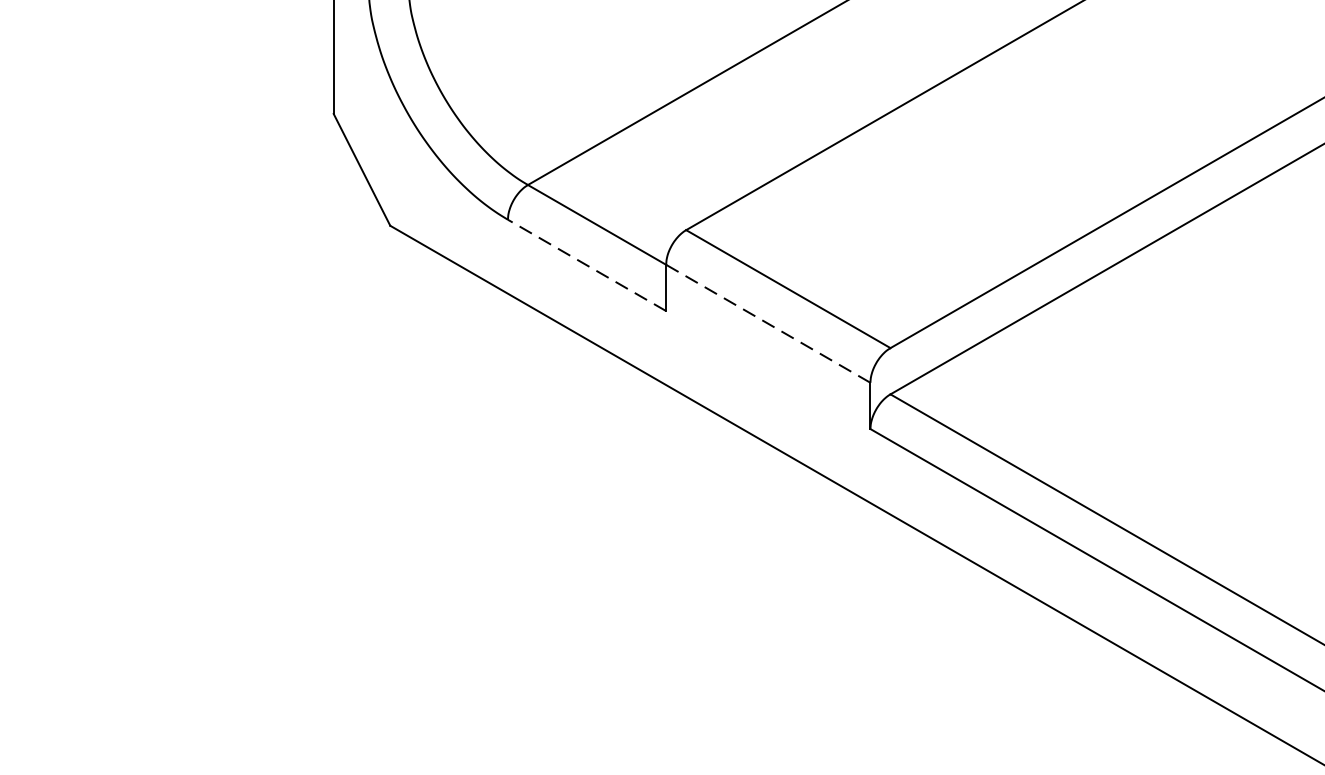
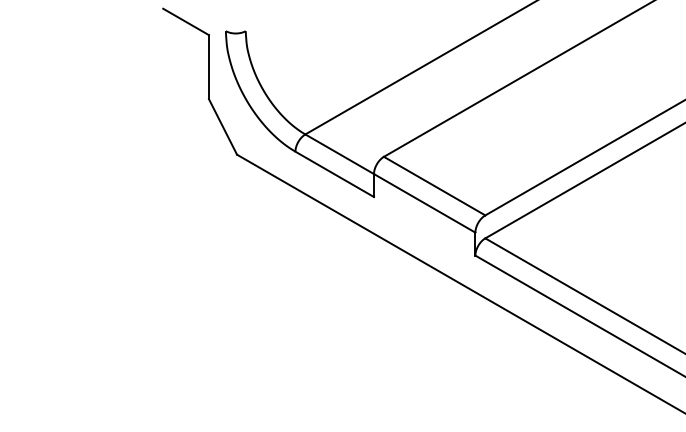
line: (586, 265) -> (334, 174), dashed -> solid
line: (767, 324) -> (424, 203), dashed -> solid

